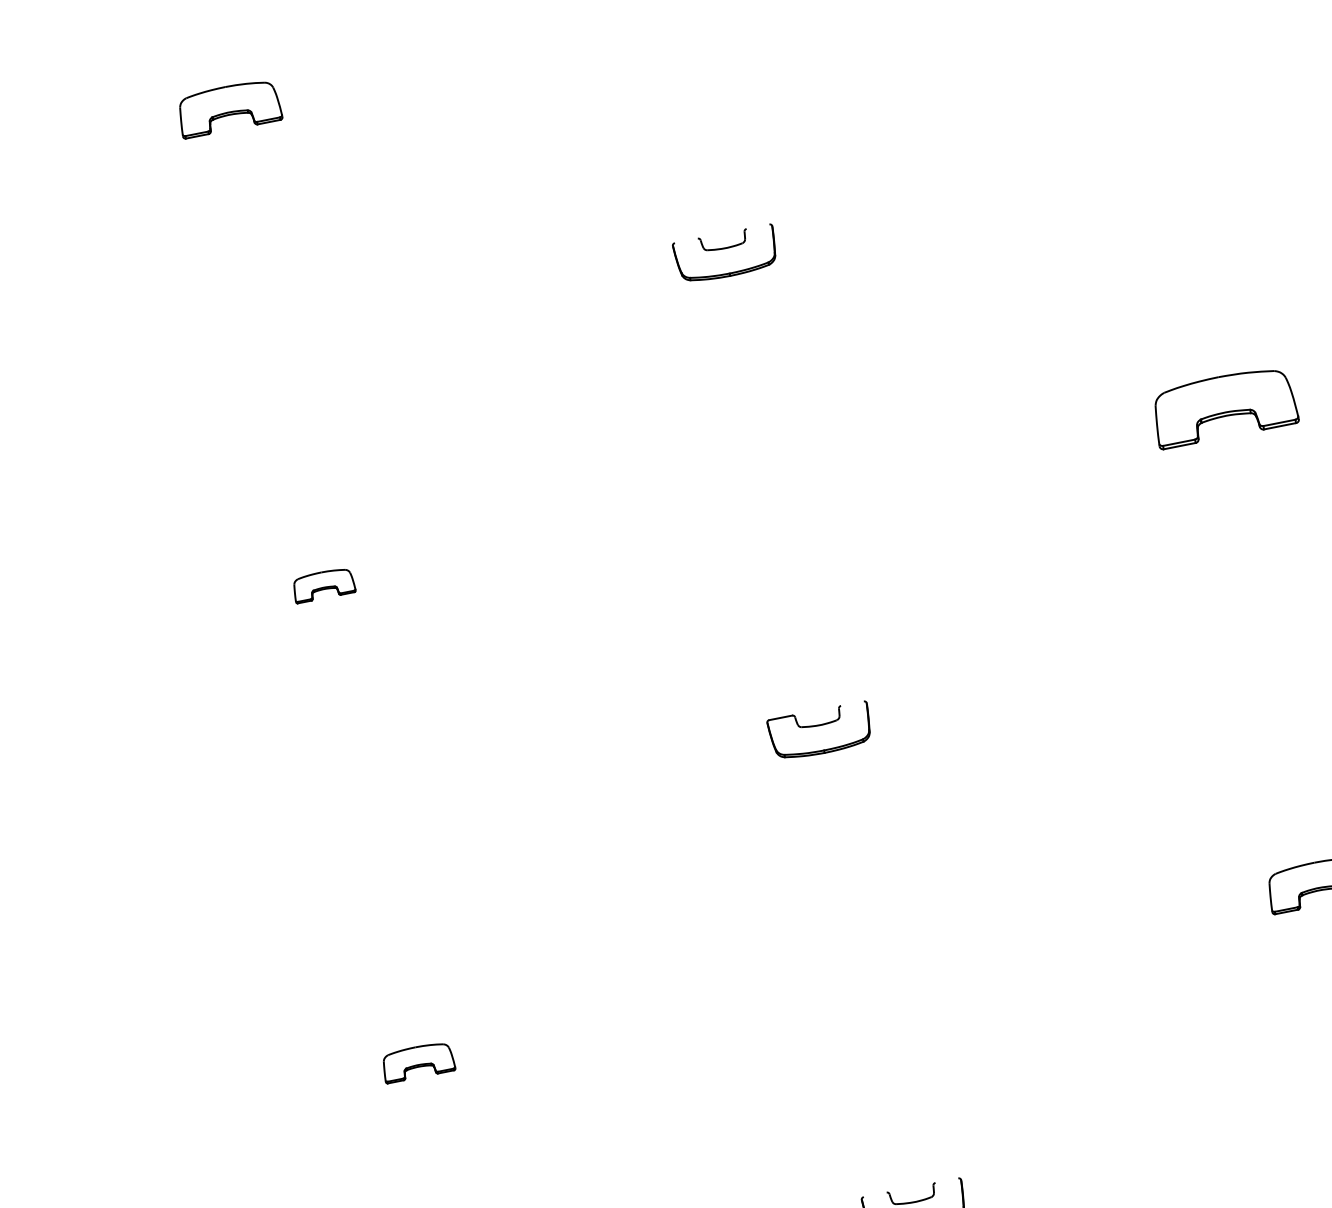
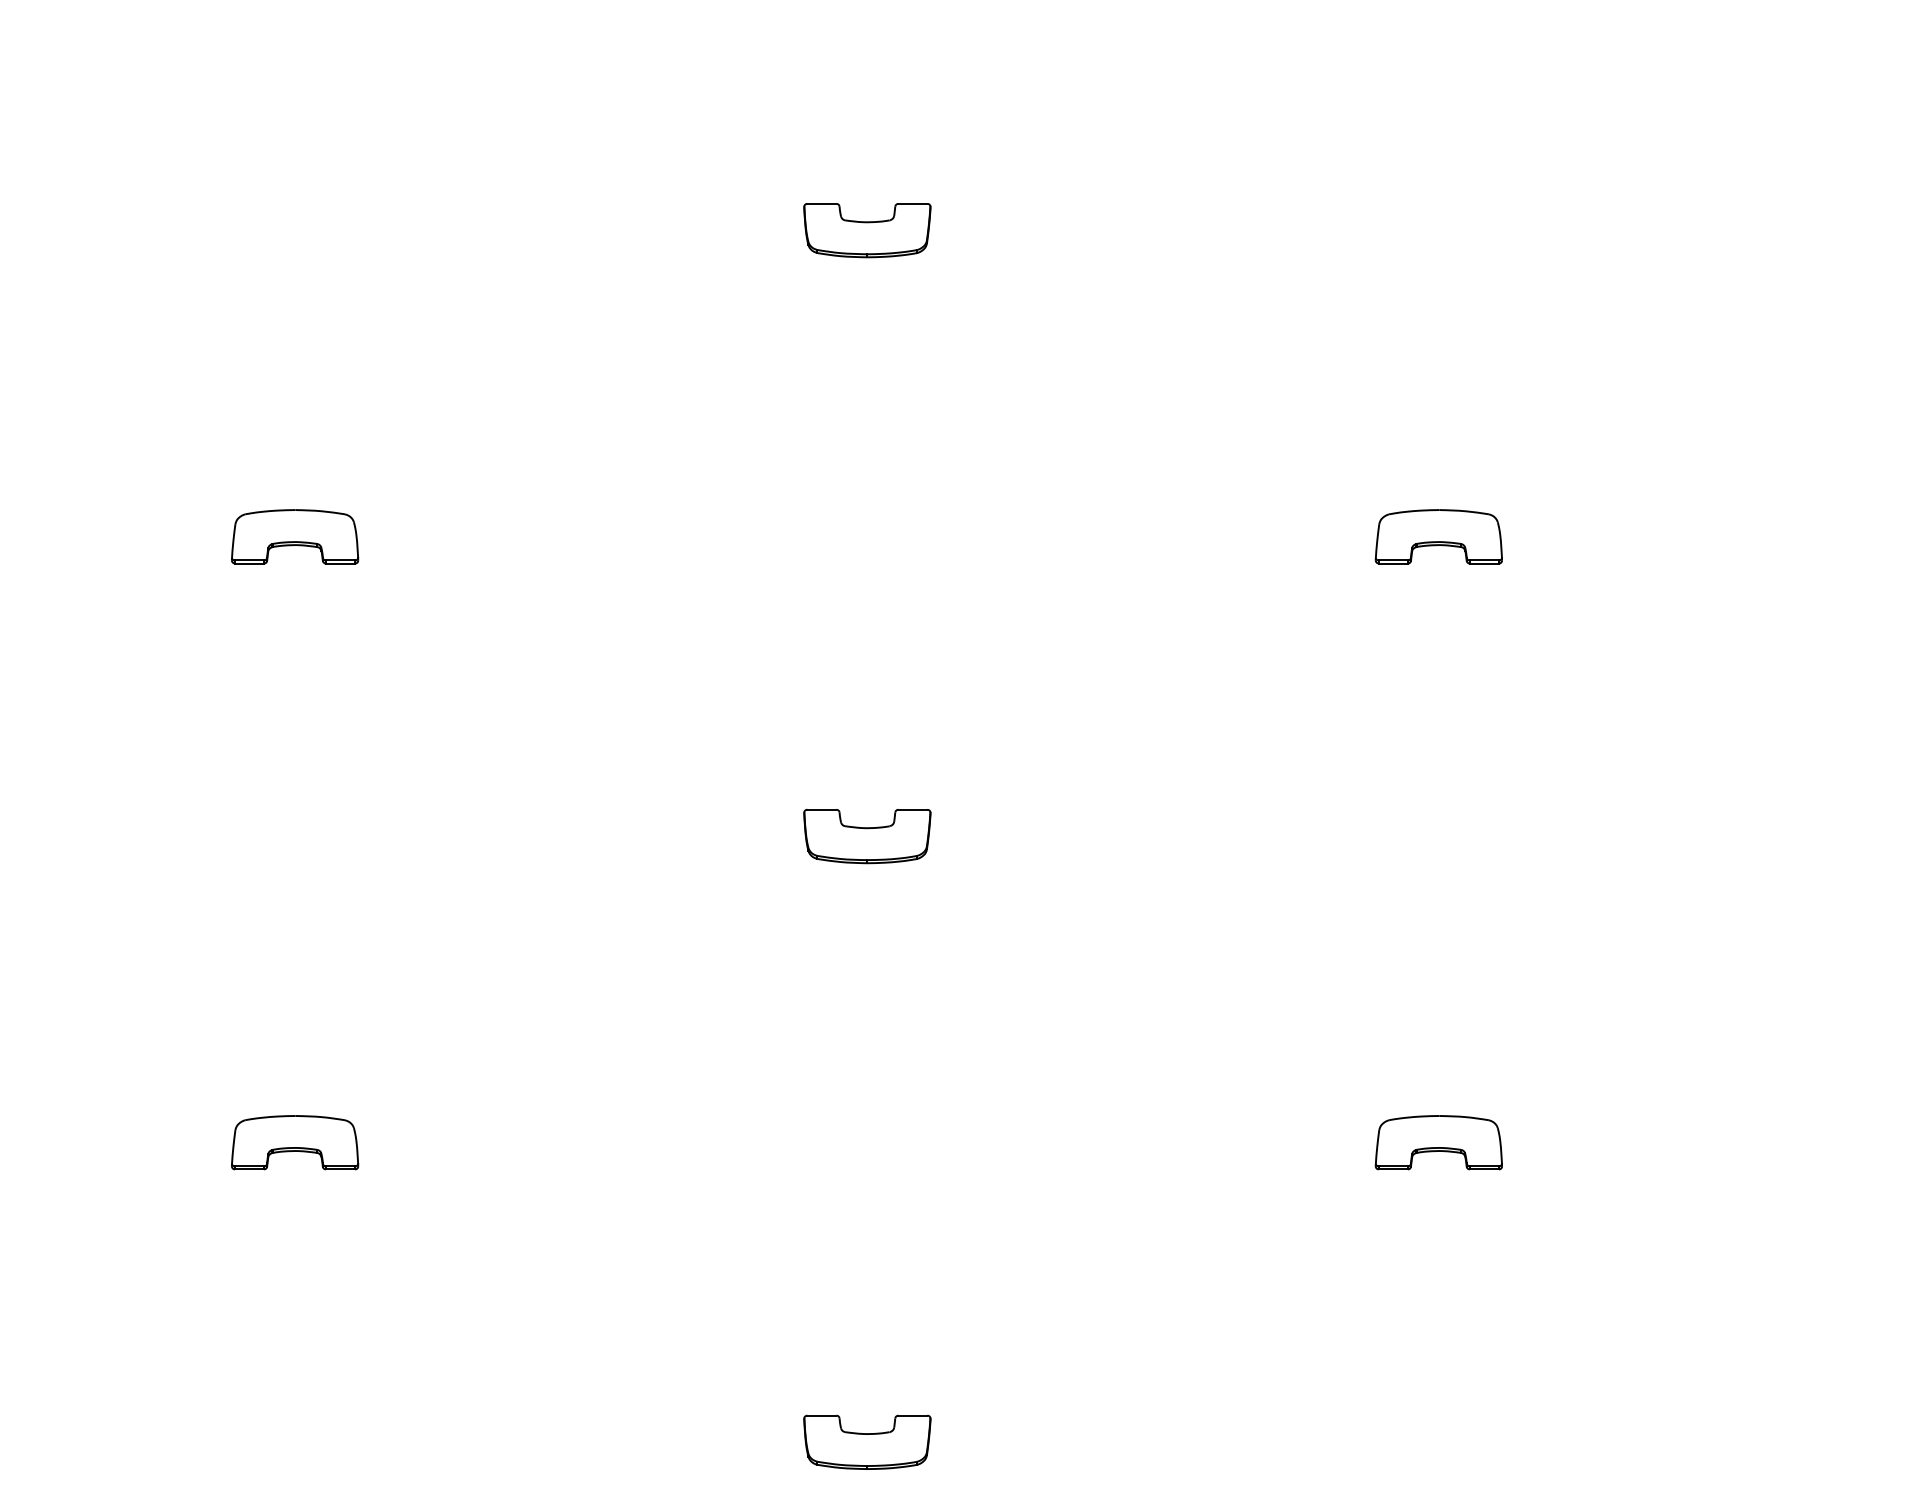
line: (757, 226) -> (912, 203), added
line: (685, 240) -> (821, 203), added
part: (1223, 406) -> (1438, 536), size x0.71
part: (323, 584) -> (295, 536), size x1.67
line: (852, 703) -> (912, 809), added
part: (418, 1061) -> (295, 1142), size x1.43
line: (946, 1180) -> (912, 1415), added
line: (874, 1194) -> (821, 1415), added

